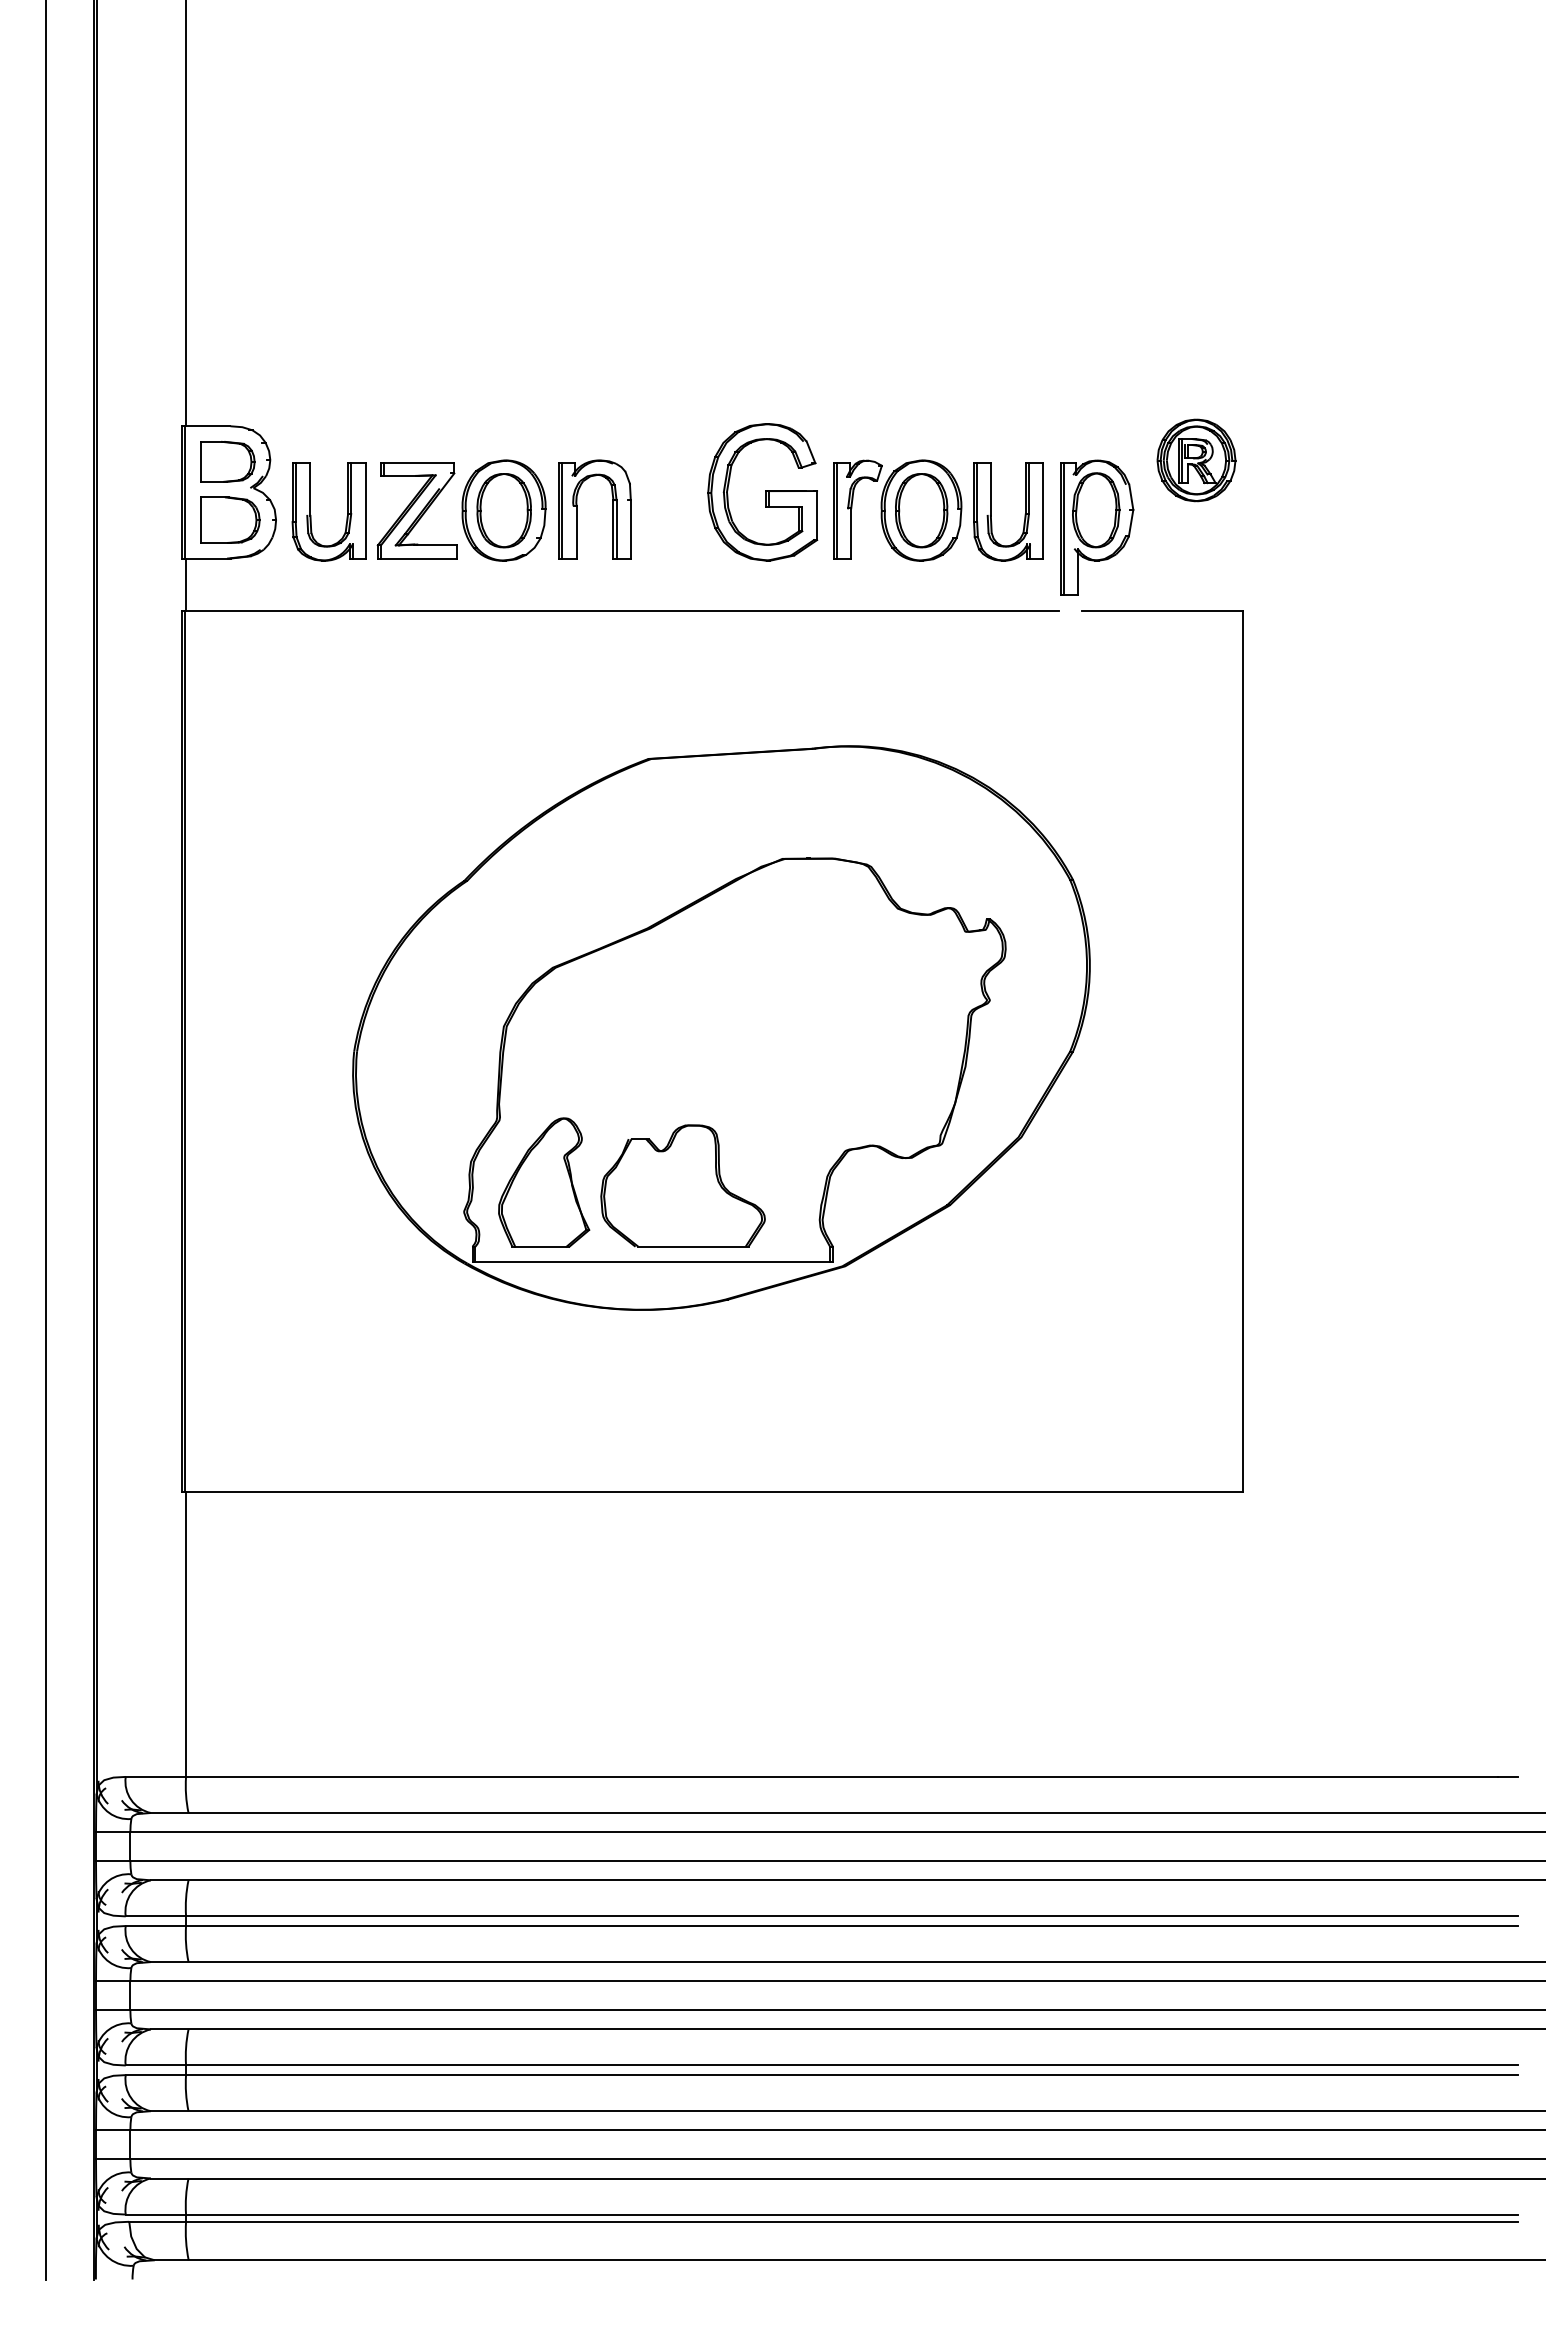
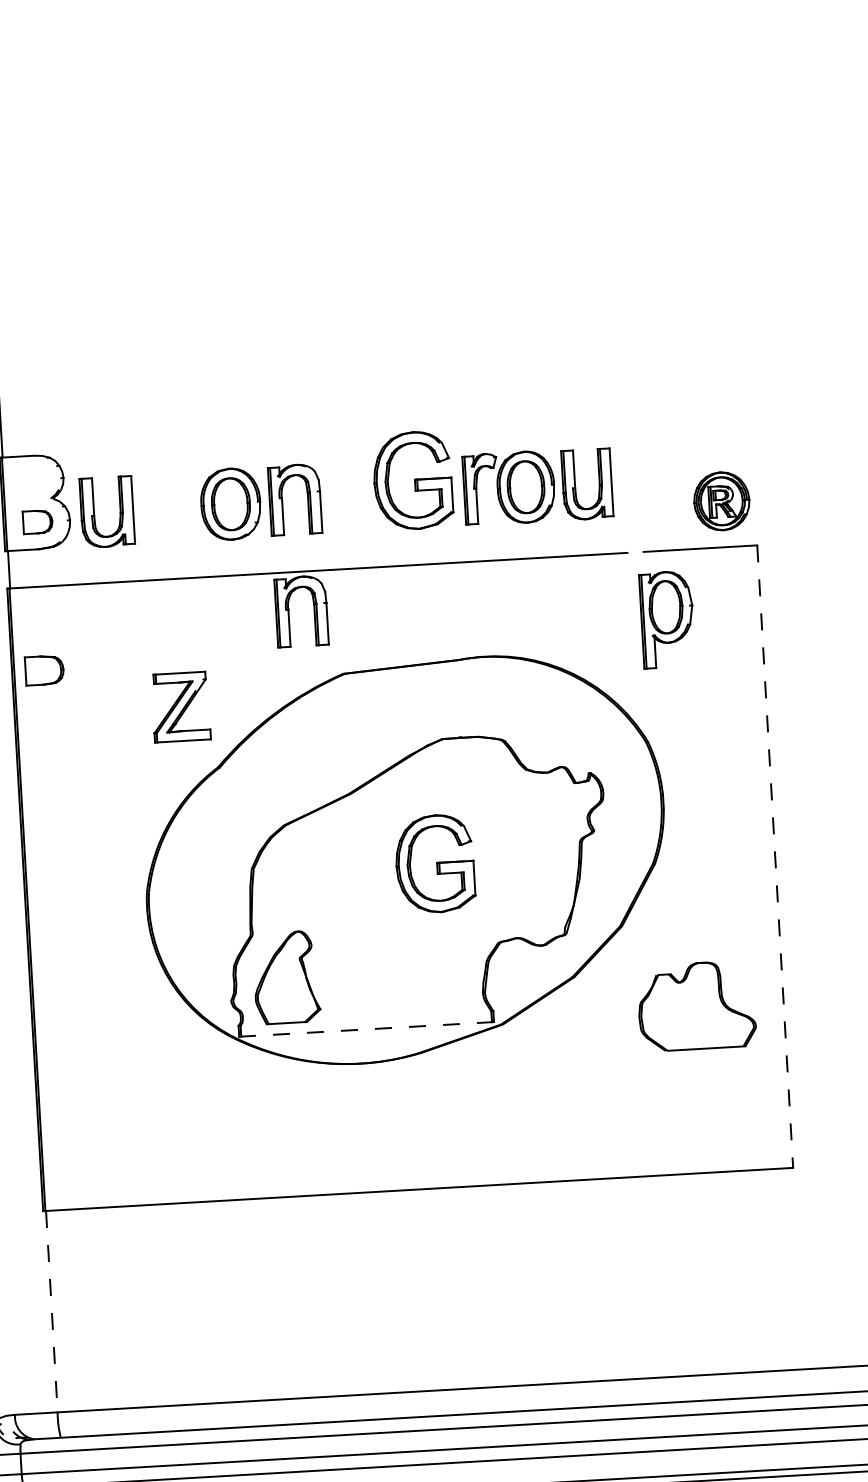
part: (1196, 460) -> (721, 501), moved
part: (227, 461) -> (44, 670), moved
part: (416, 510) -> (180, 707), moved
part: (230, 519) -> (37, 521), size x0.7
part: (1097, 527) -> (667, 619), moved
part: (577, 667) -> (289, 612), added
part: (762, 1034) -> (434, 864), added
line: (1242, 1052) -> (774, 857), solid -> dashed
part: (682, 1185) -> (696, 1005), moved
line: (654, 1262) -> (367, 1029), solid -> dashed
line: (186, 1634) -> (52, 1311), solid -> dashed

